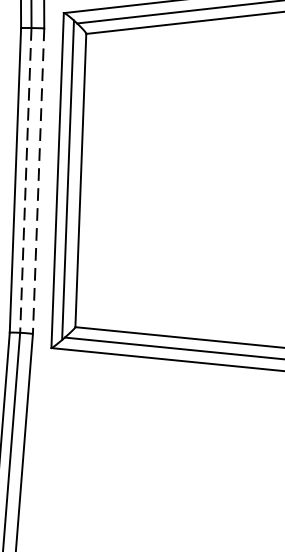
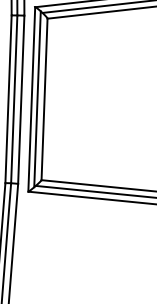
line: (26, 180) -> (14, 99), dashed -> solid
line: (38, 182) -> (21, 100), dashed -> solid

